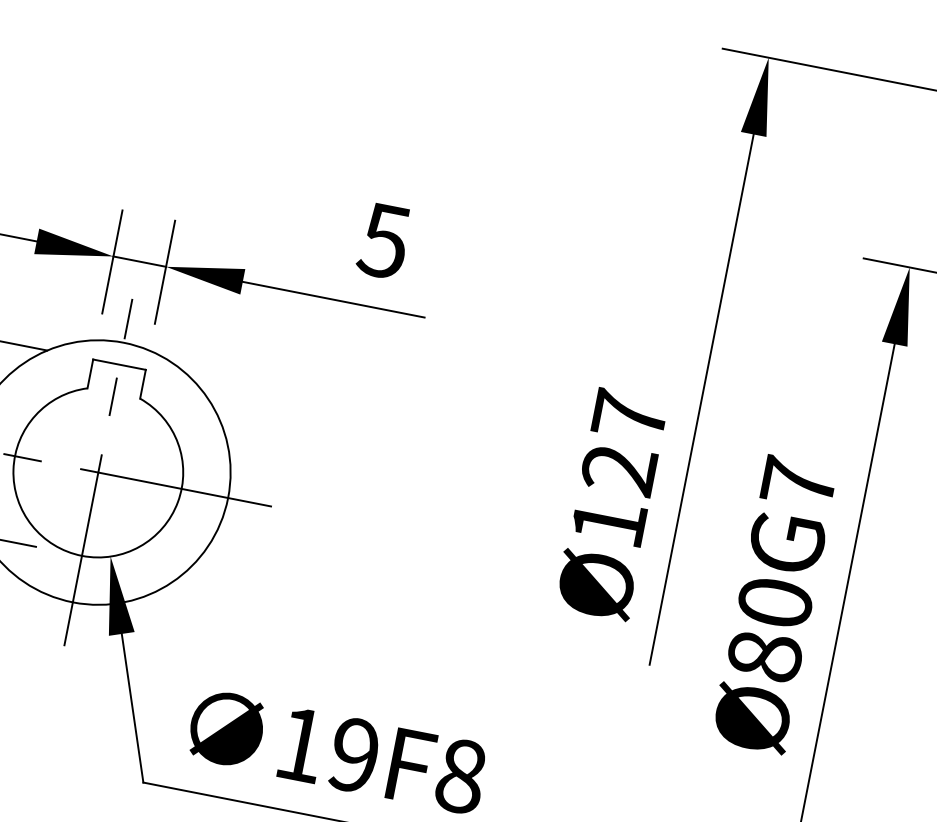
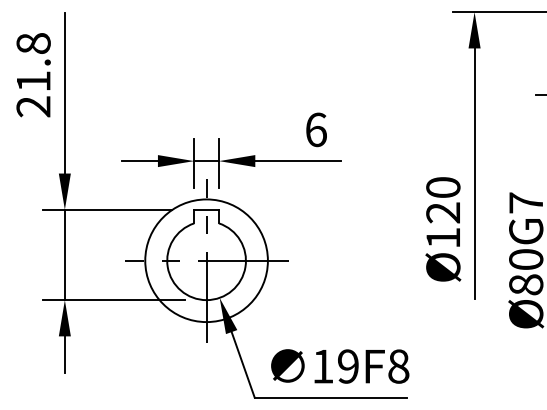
text: (383, 239) -> (315, 129), 5 -> 6
text: (630, 415) -> (443, 187), Ø127 -> Ø120

